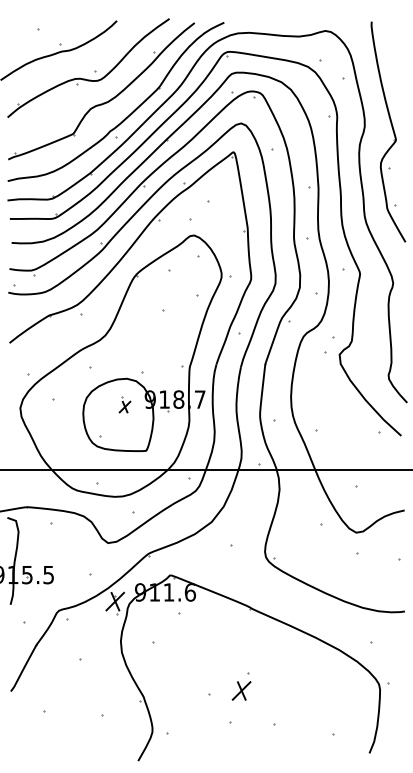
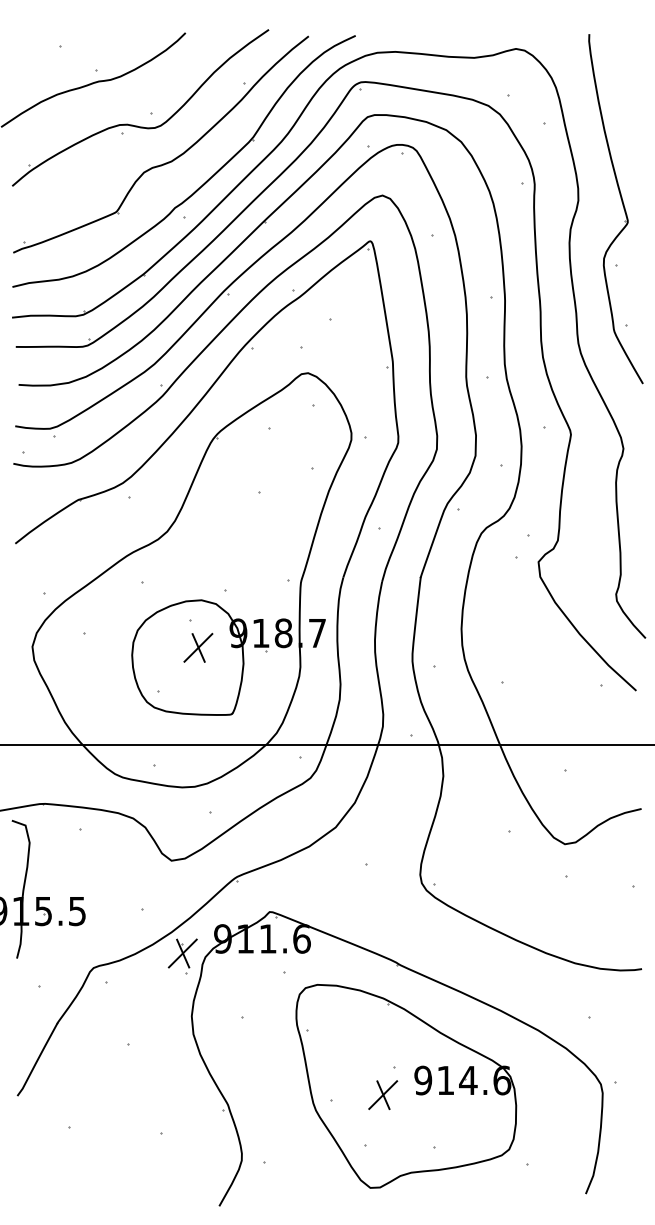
part: (124, 404) -> (197, 641), size x1.67
part: (256, 685) -> (406, 1086), added

